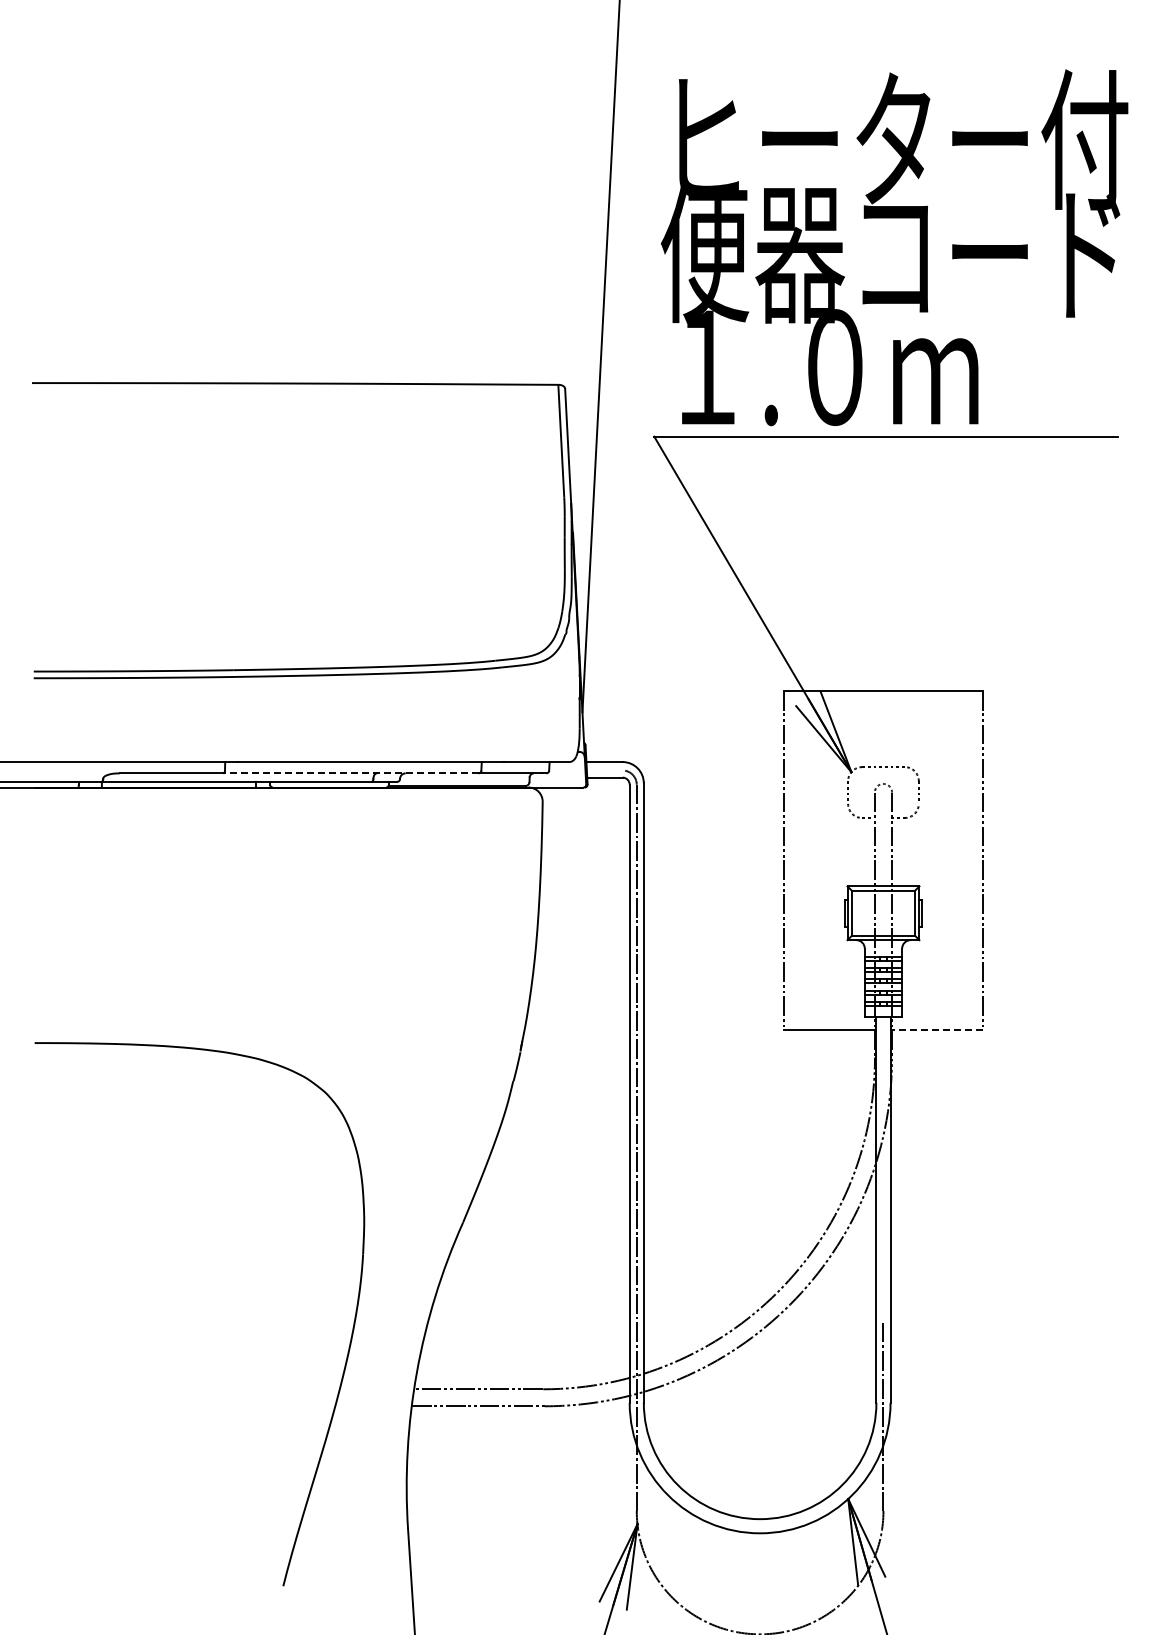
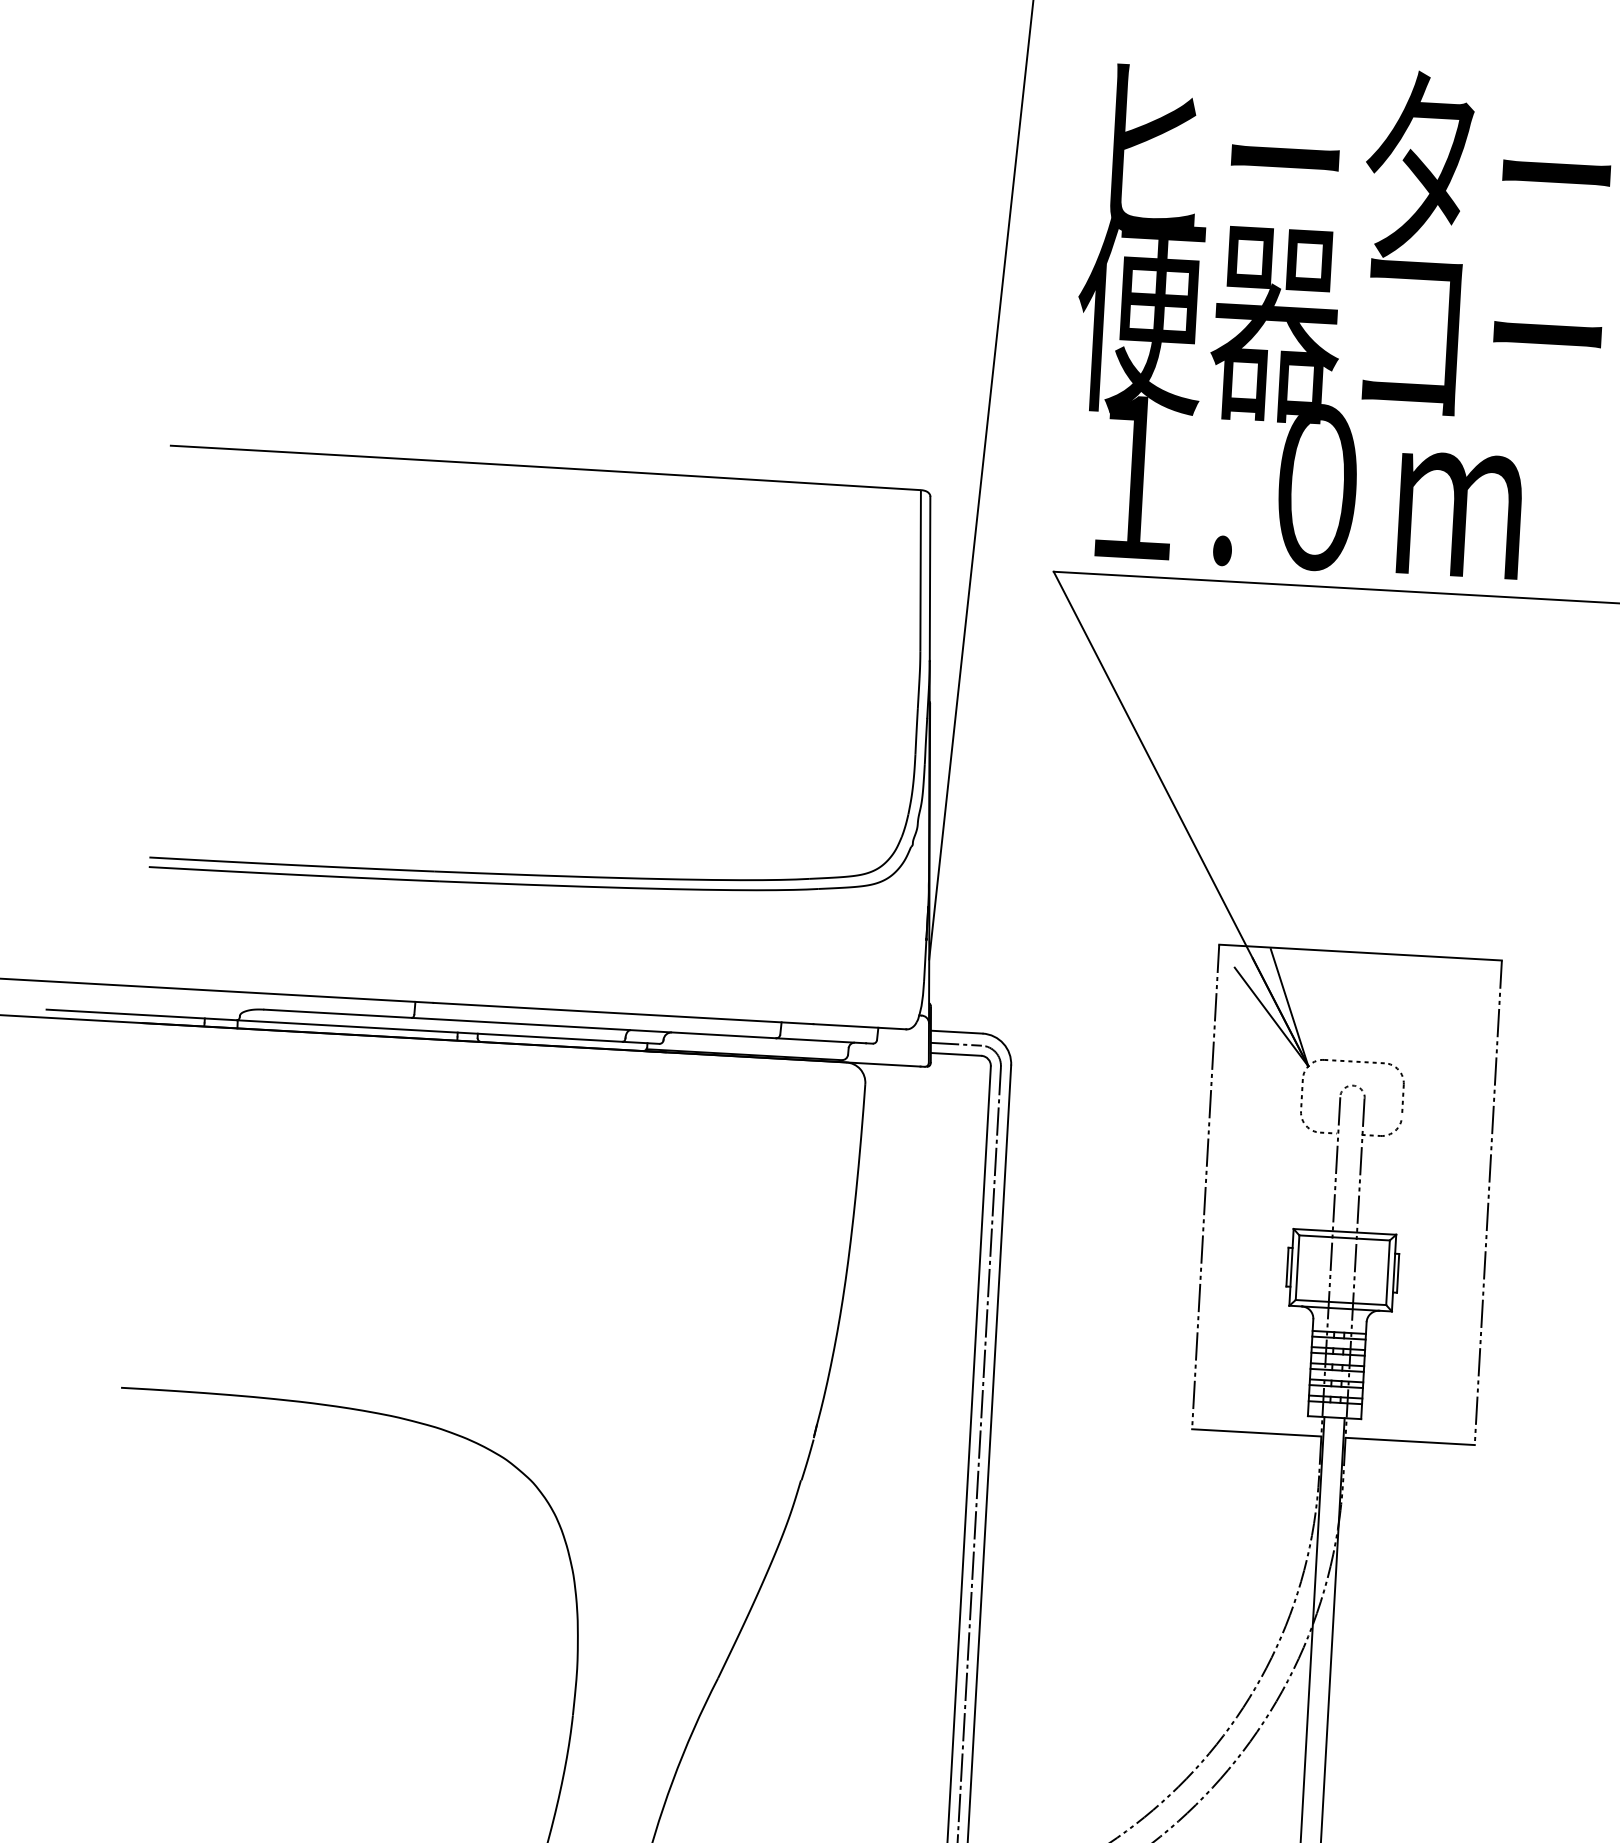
line: (604, 770) -> (956, 1044), added
line: (351, 773) -> (594, 1028), dashed -> solid
line: (936, 1030) -> (1409, 1441), dashed -> solid

